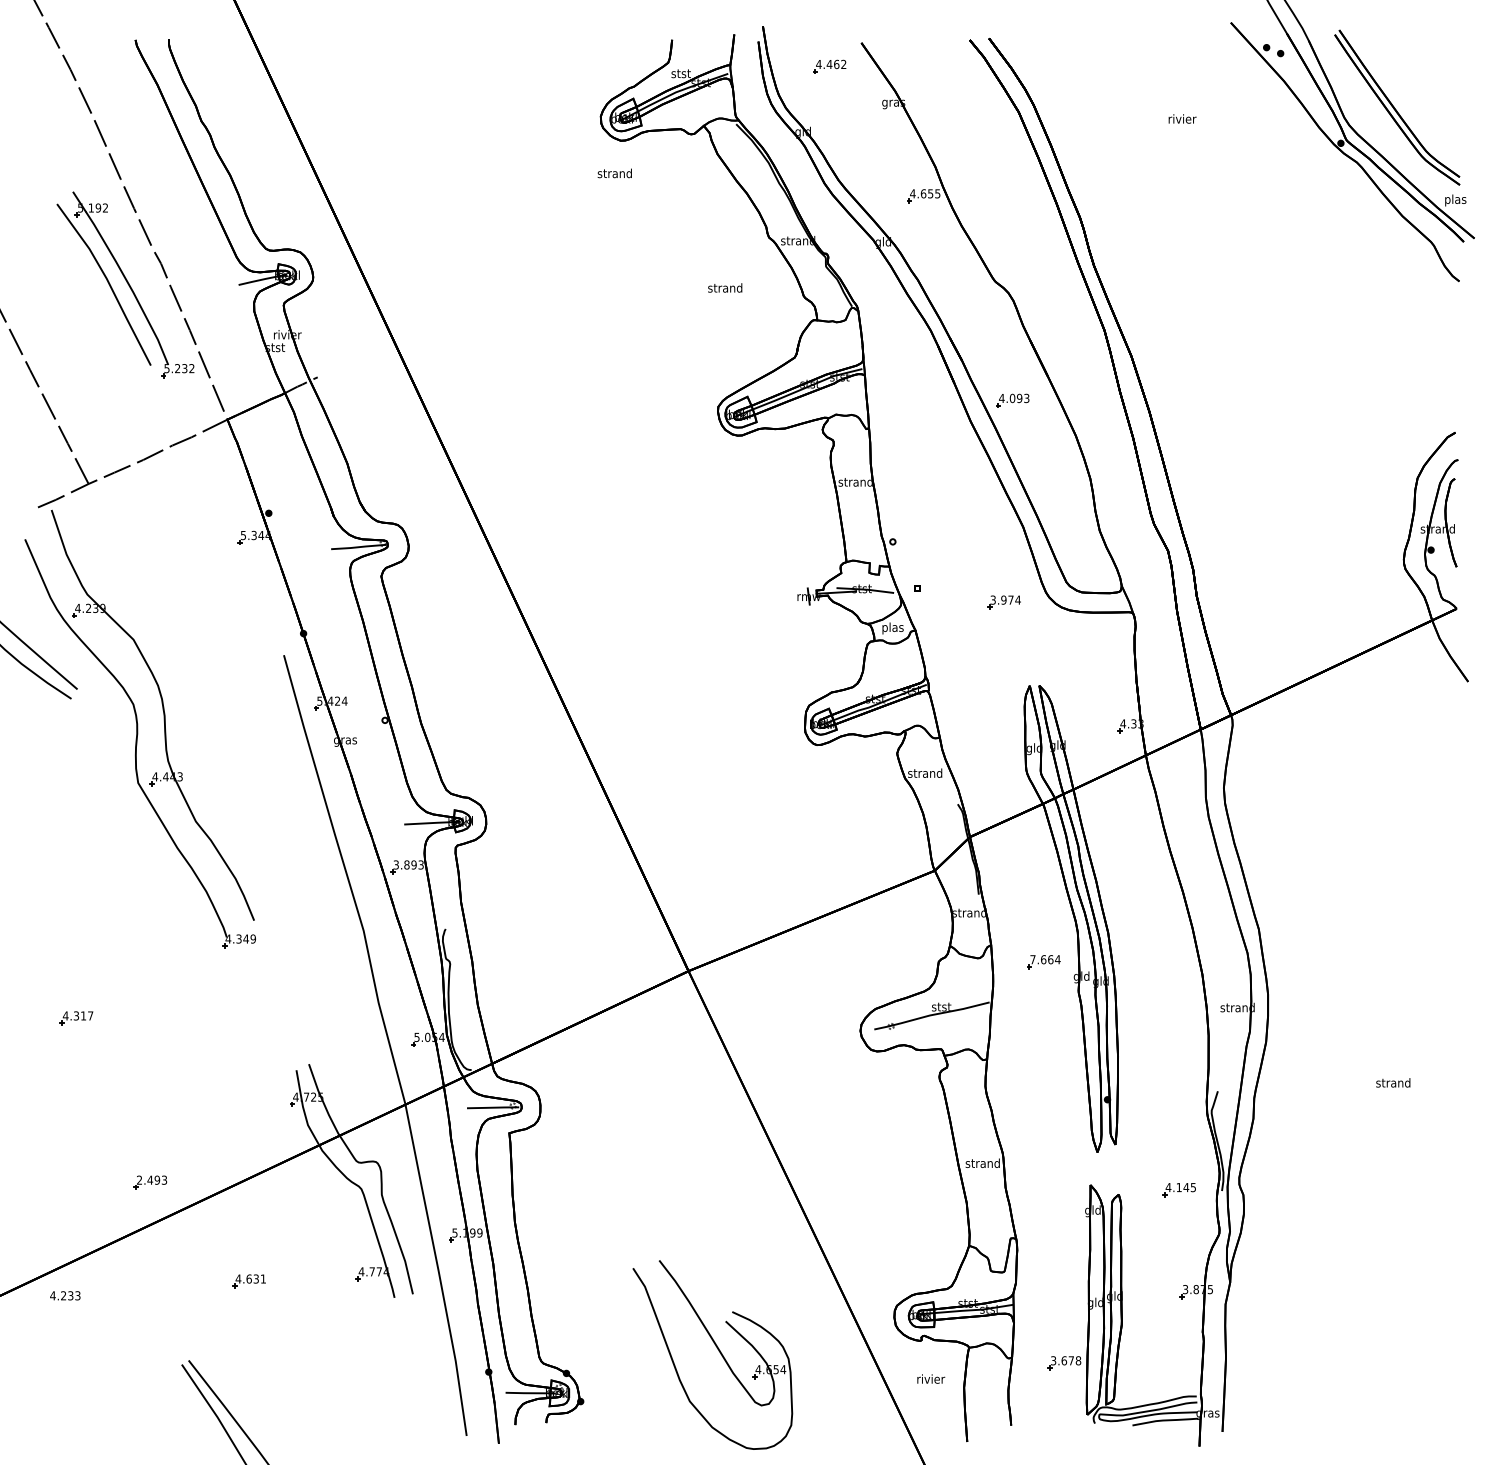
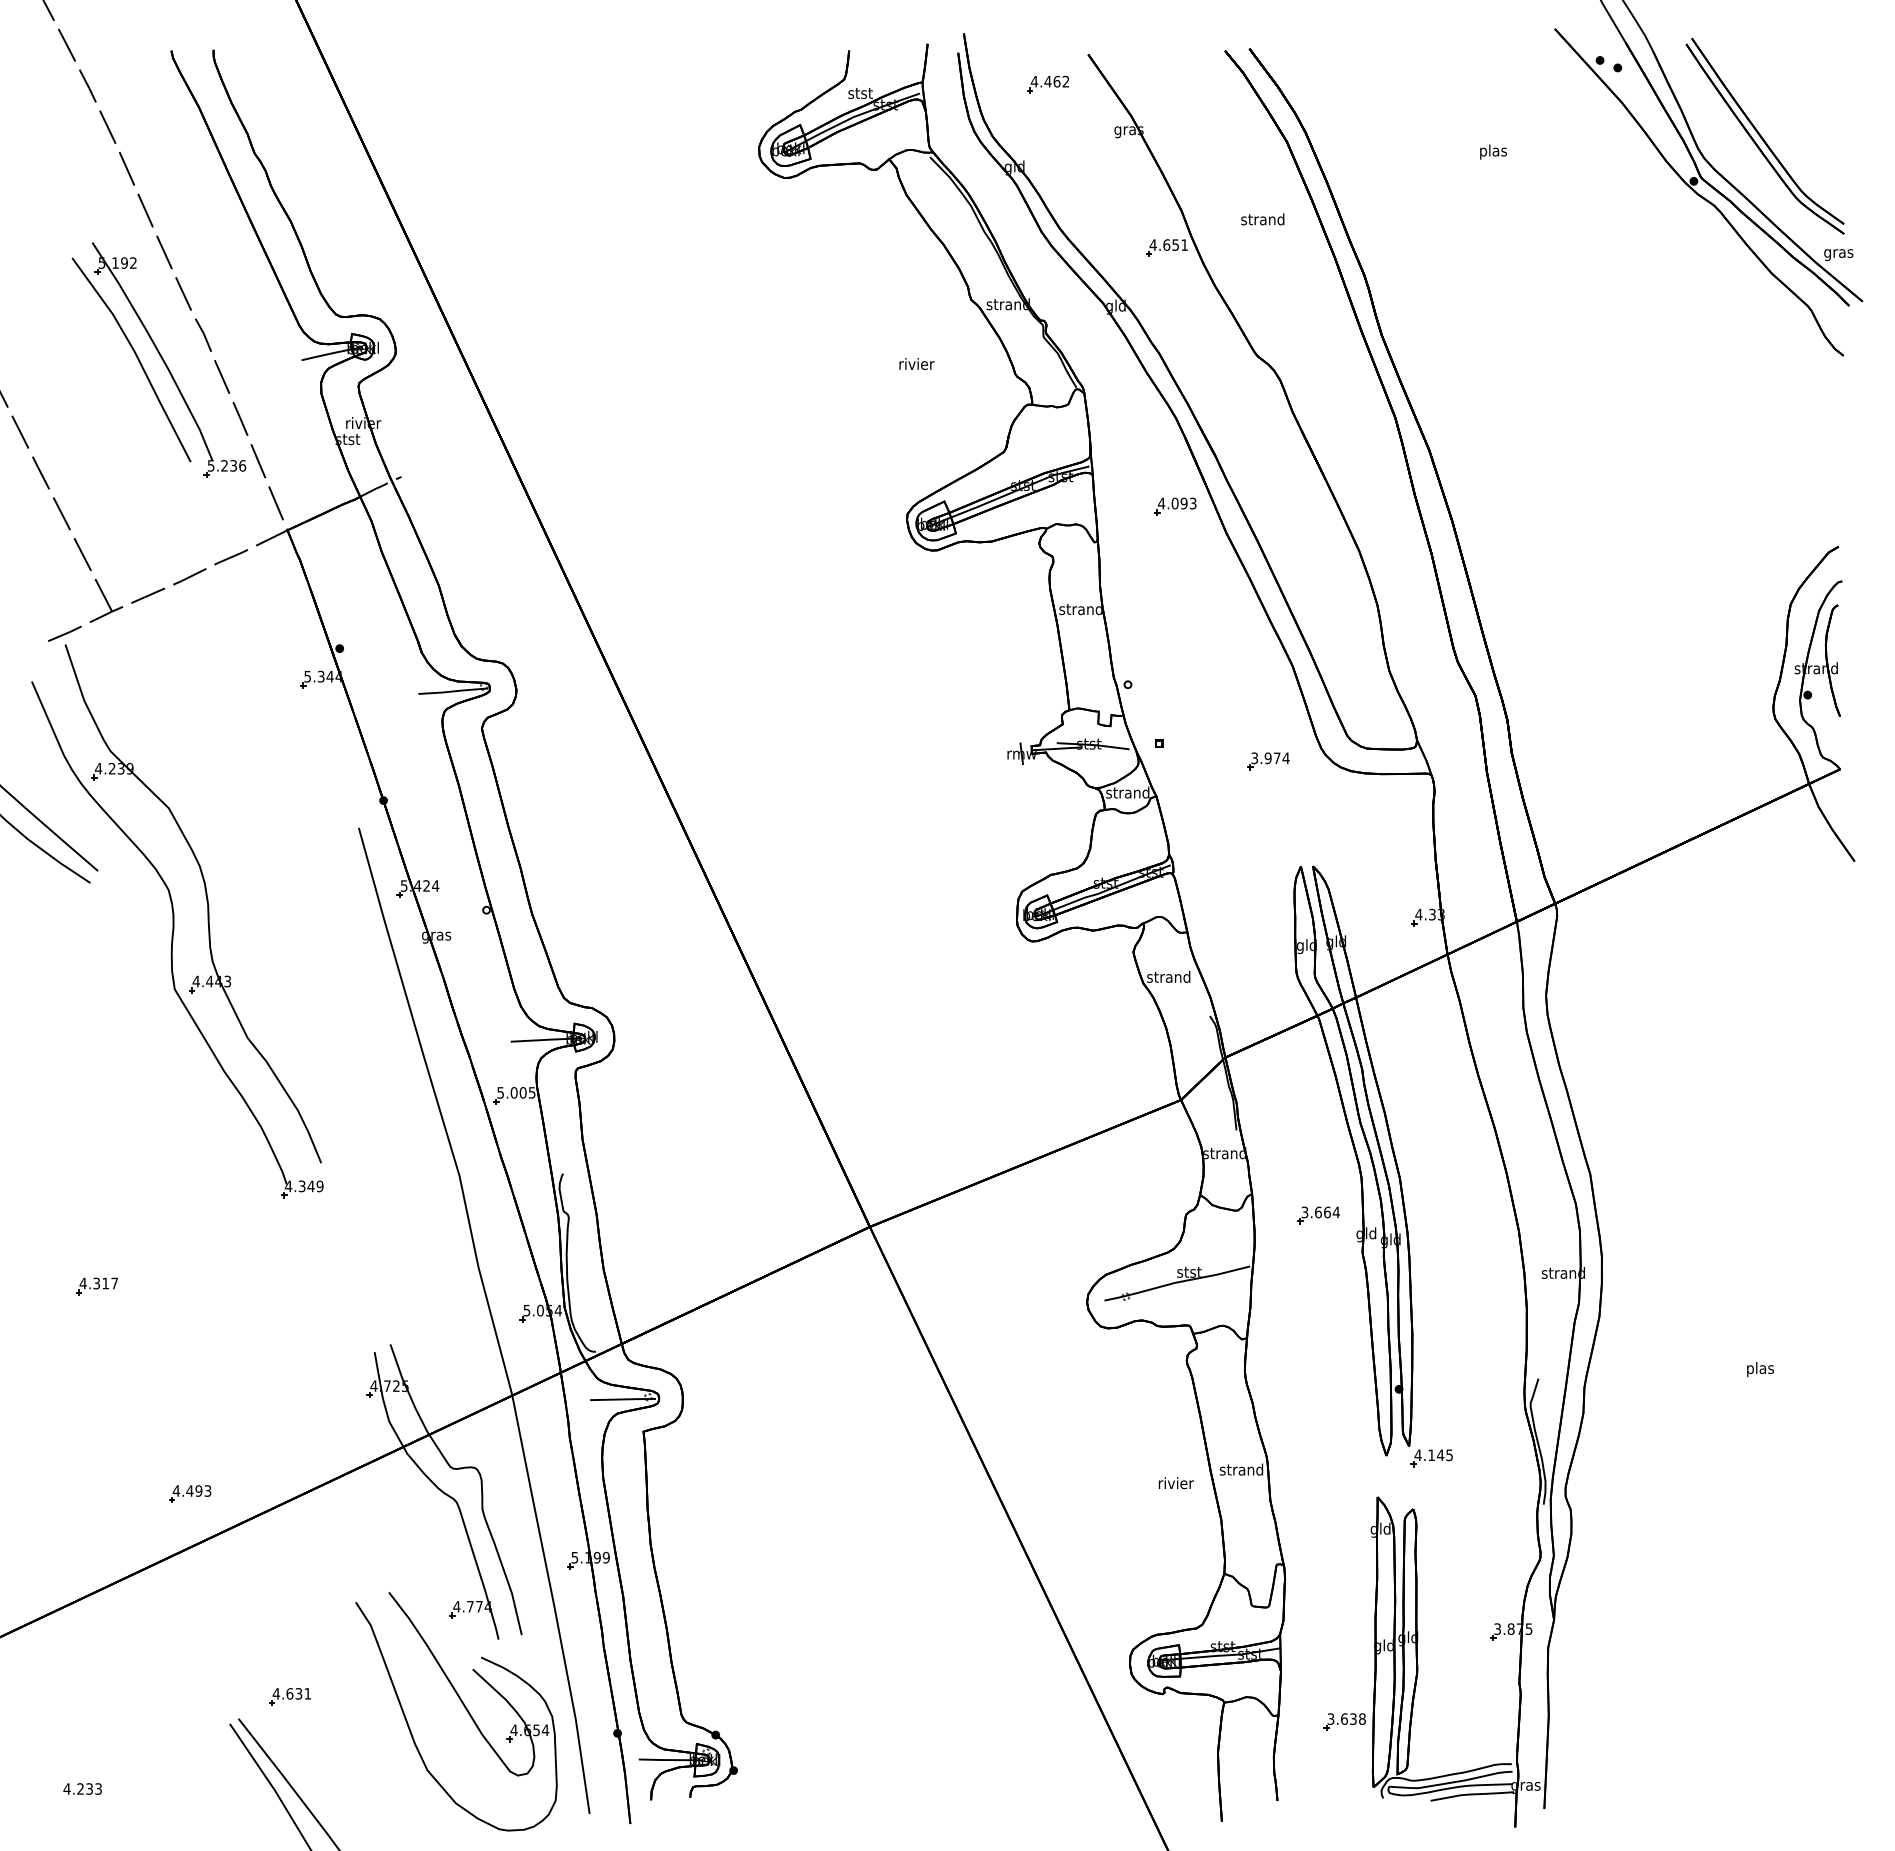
text: (1182, 119) -> (1493, 151), rivier -> plas
text: (614, 173) -> (1262, 219), moved
text: (937, 193) -> (1184, 244), 4.655 -> 4.651
text: (1455, 200) -> (1838, 253), plas -> gras
text: (724, 287) -> (915, 363), strand -> rivier
text: (191, 368) -> (242, 465), 5.232 -> 5.236
part: (1012, 400) -> (1175, 506), moved
text: (892, 627) -> (1127, 793), plas -> strand
text: (408, 864) -> (516, 1092), 3.893 -> 5.005
text: (1032, 959) -> (1304, 1212), 7.664 -> 3.664
text: (1392, 1084) -> (1759, 1369), strand -> plas
text: (139, 1179) -> (176, 1490), 2.493 -> 4.493
part: (1179, 1190) -> (1431, 1458), moved
part: (248, 1281) -> (289, 1696), moved
text: (65, 1295) -> (82, 1788), moved
part: (718, 1350) -> (463, 1706), moved
text: (1071, 1360) -> (1353, 1718), 3.678 -> 3.638
text: (930, 1379) -> (1175, 1483), moved

